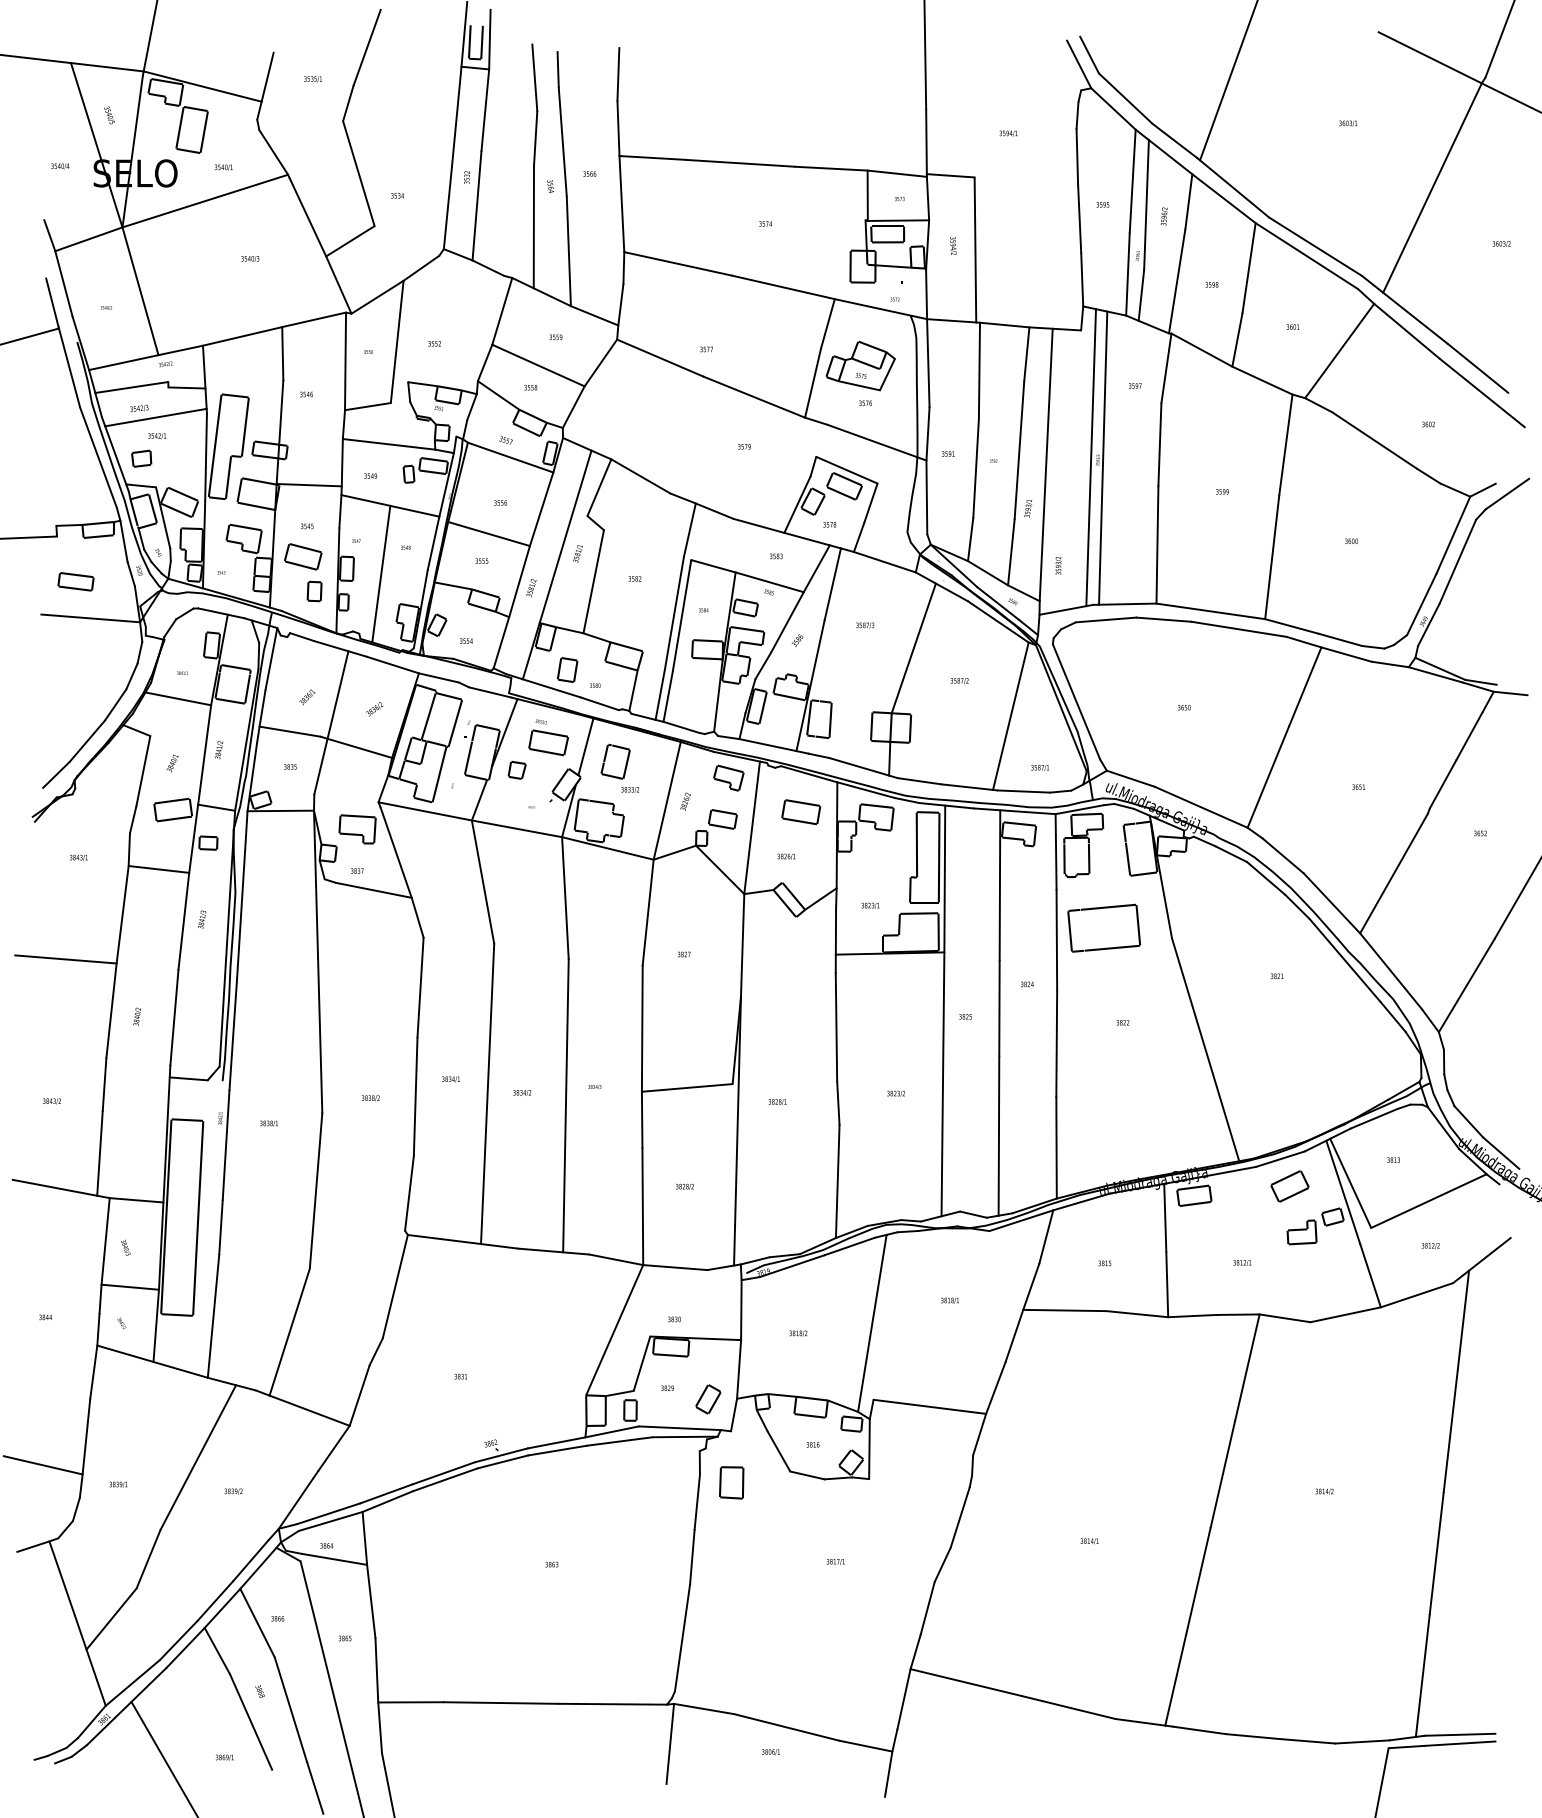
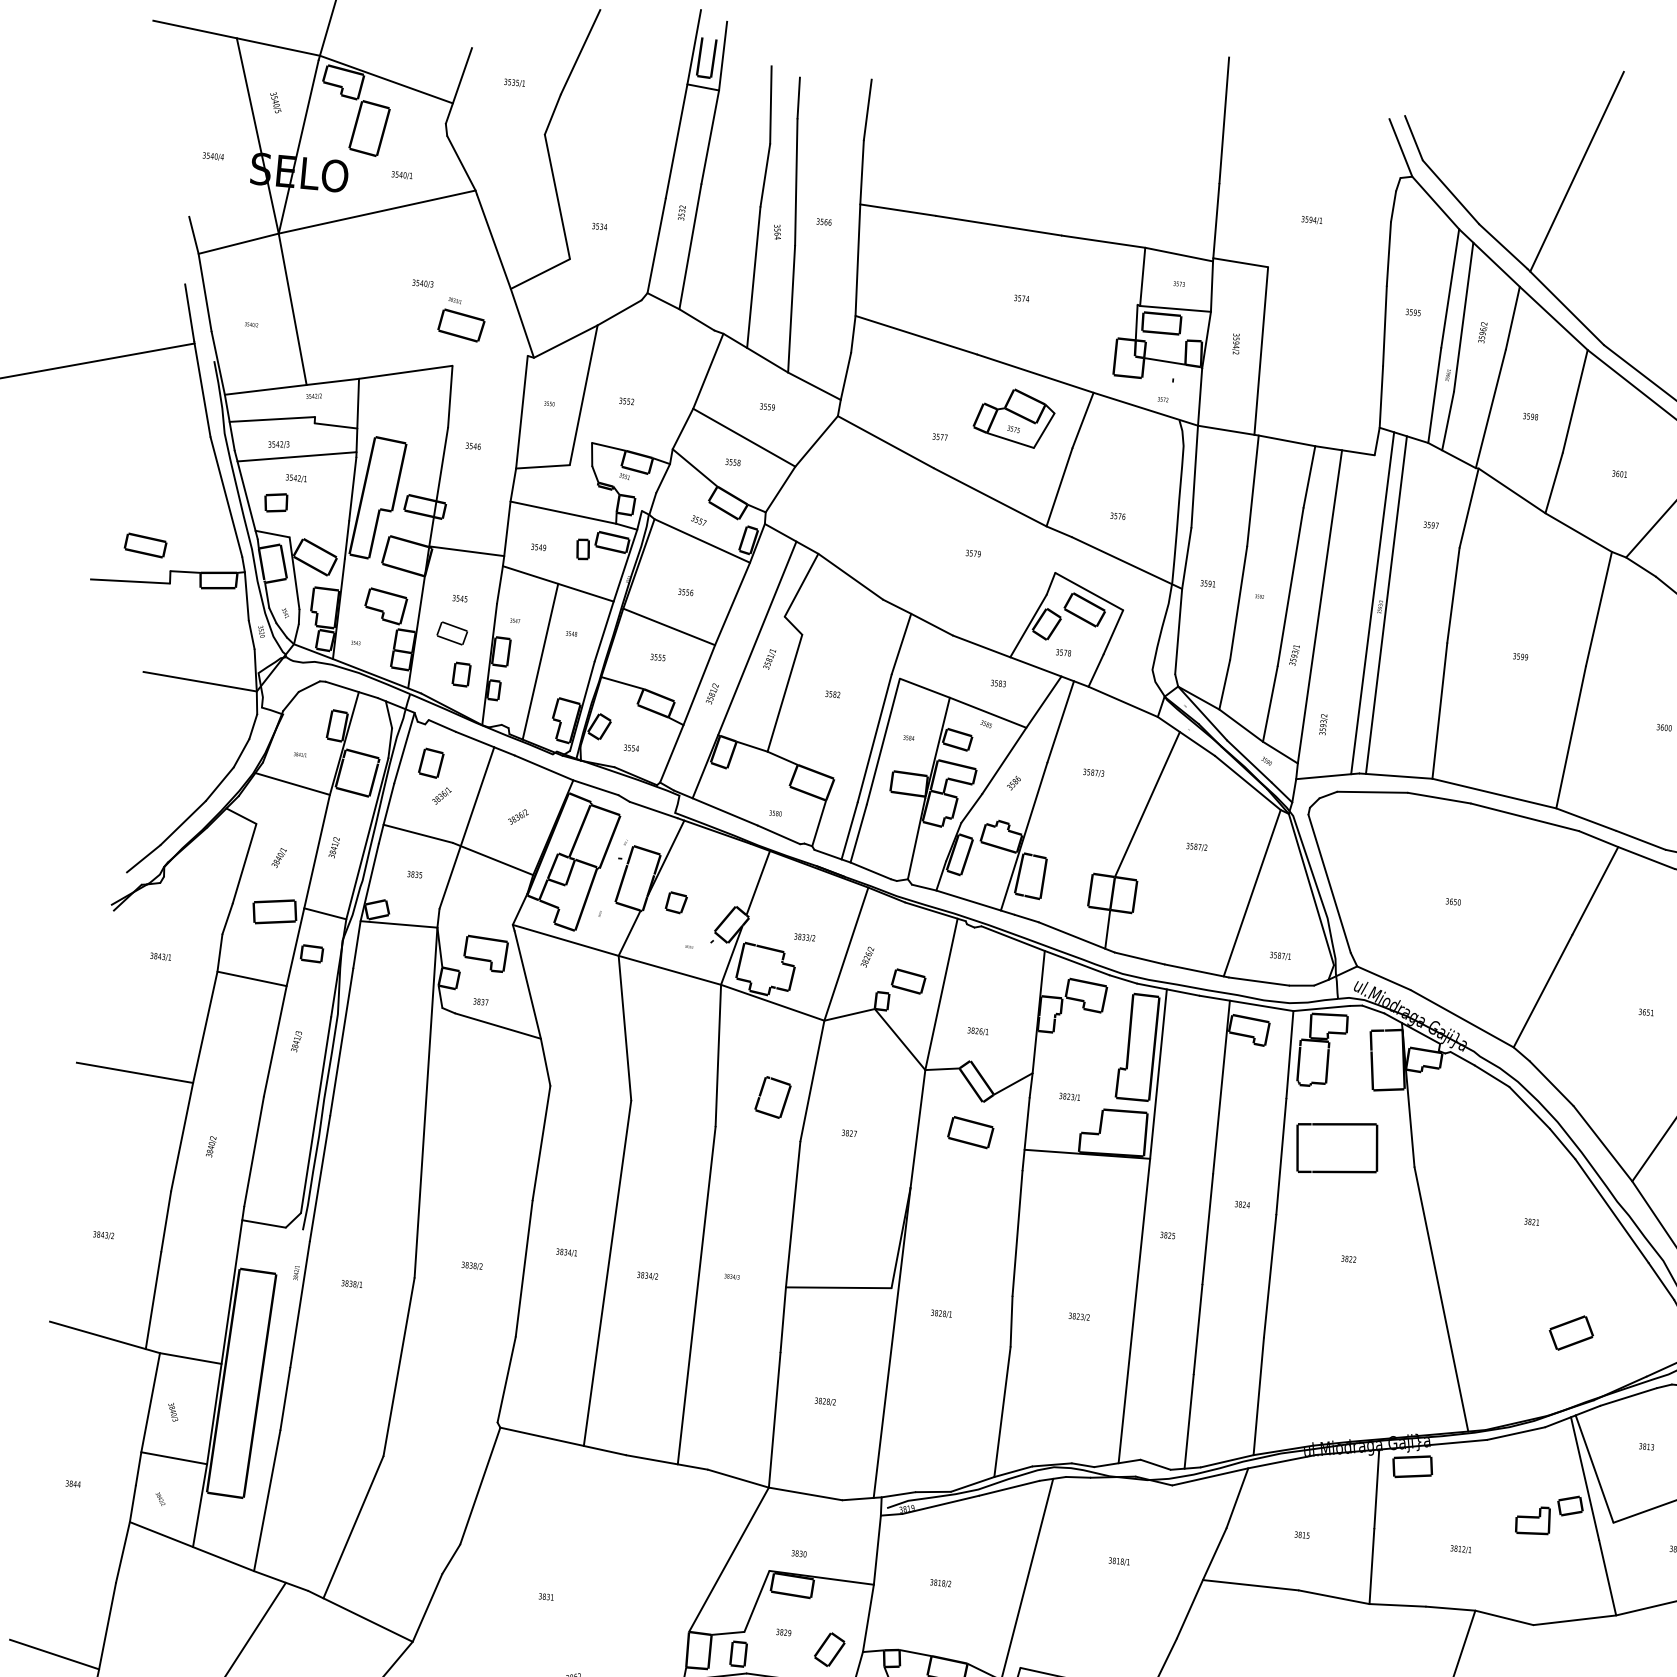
line: (313, 319) -> (489, 360), removed
part: (860, 365) -> (1014, 417), moved
part: (303, 556) -> (452, 633), size x0.7
part: (75, 581) -> (145, 545), moved
part: (567, 669) -> (431, 762), moved
text: (548, 737) -> (461, 319), moved
part: (615, 761) -> (772, 1097), moved
part: (728, 777) -> (919, 933), removed
part: (801, 812) -> (970, 1133), moved
part: (1289, 1186) -> (1570, 1333), moved

